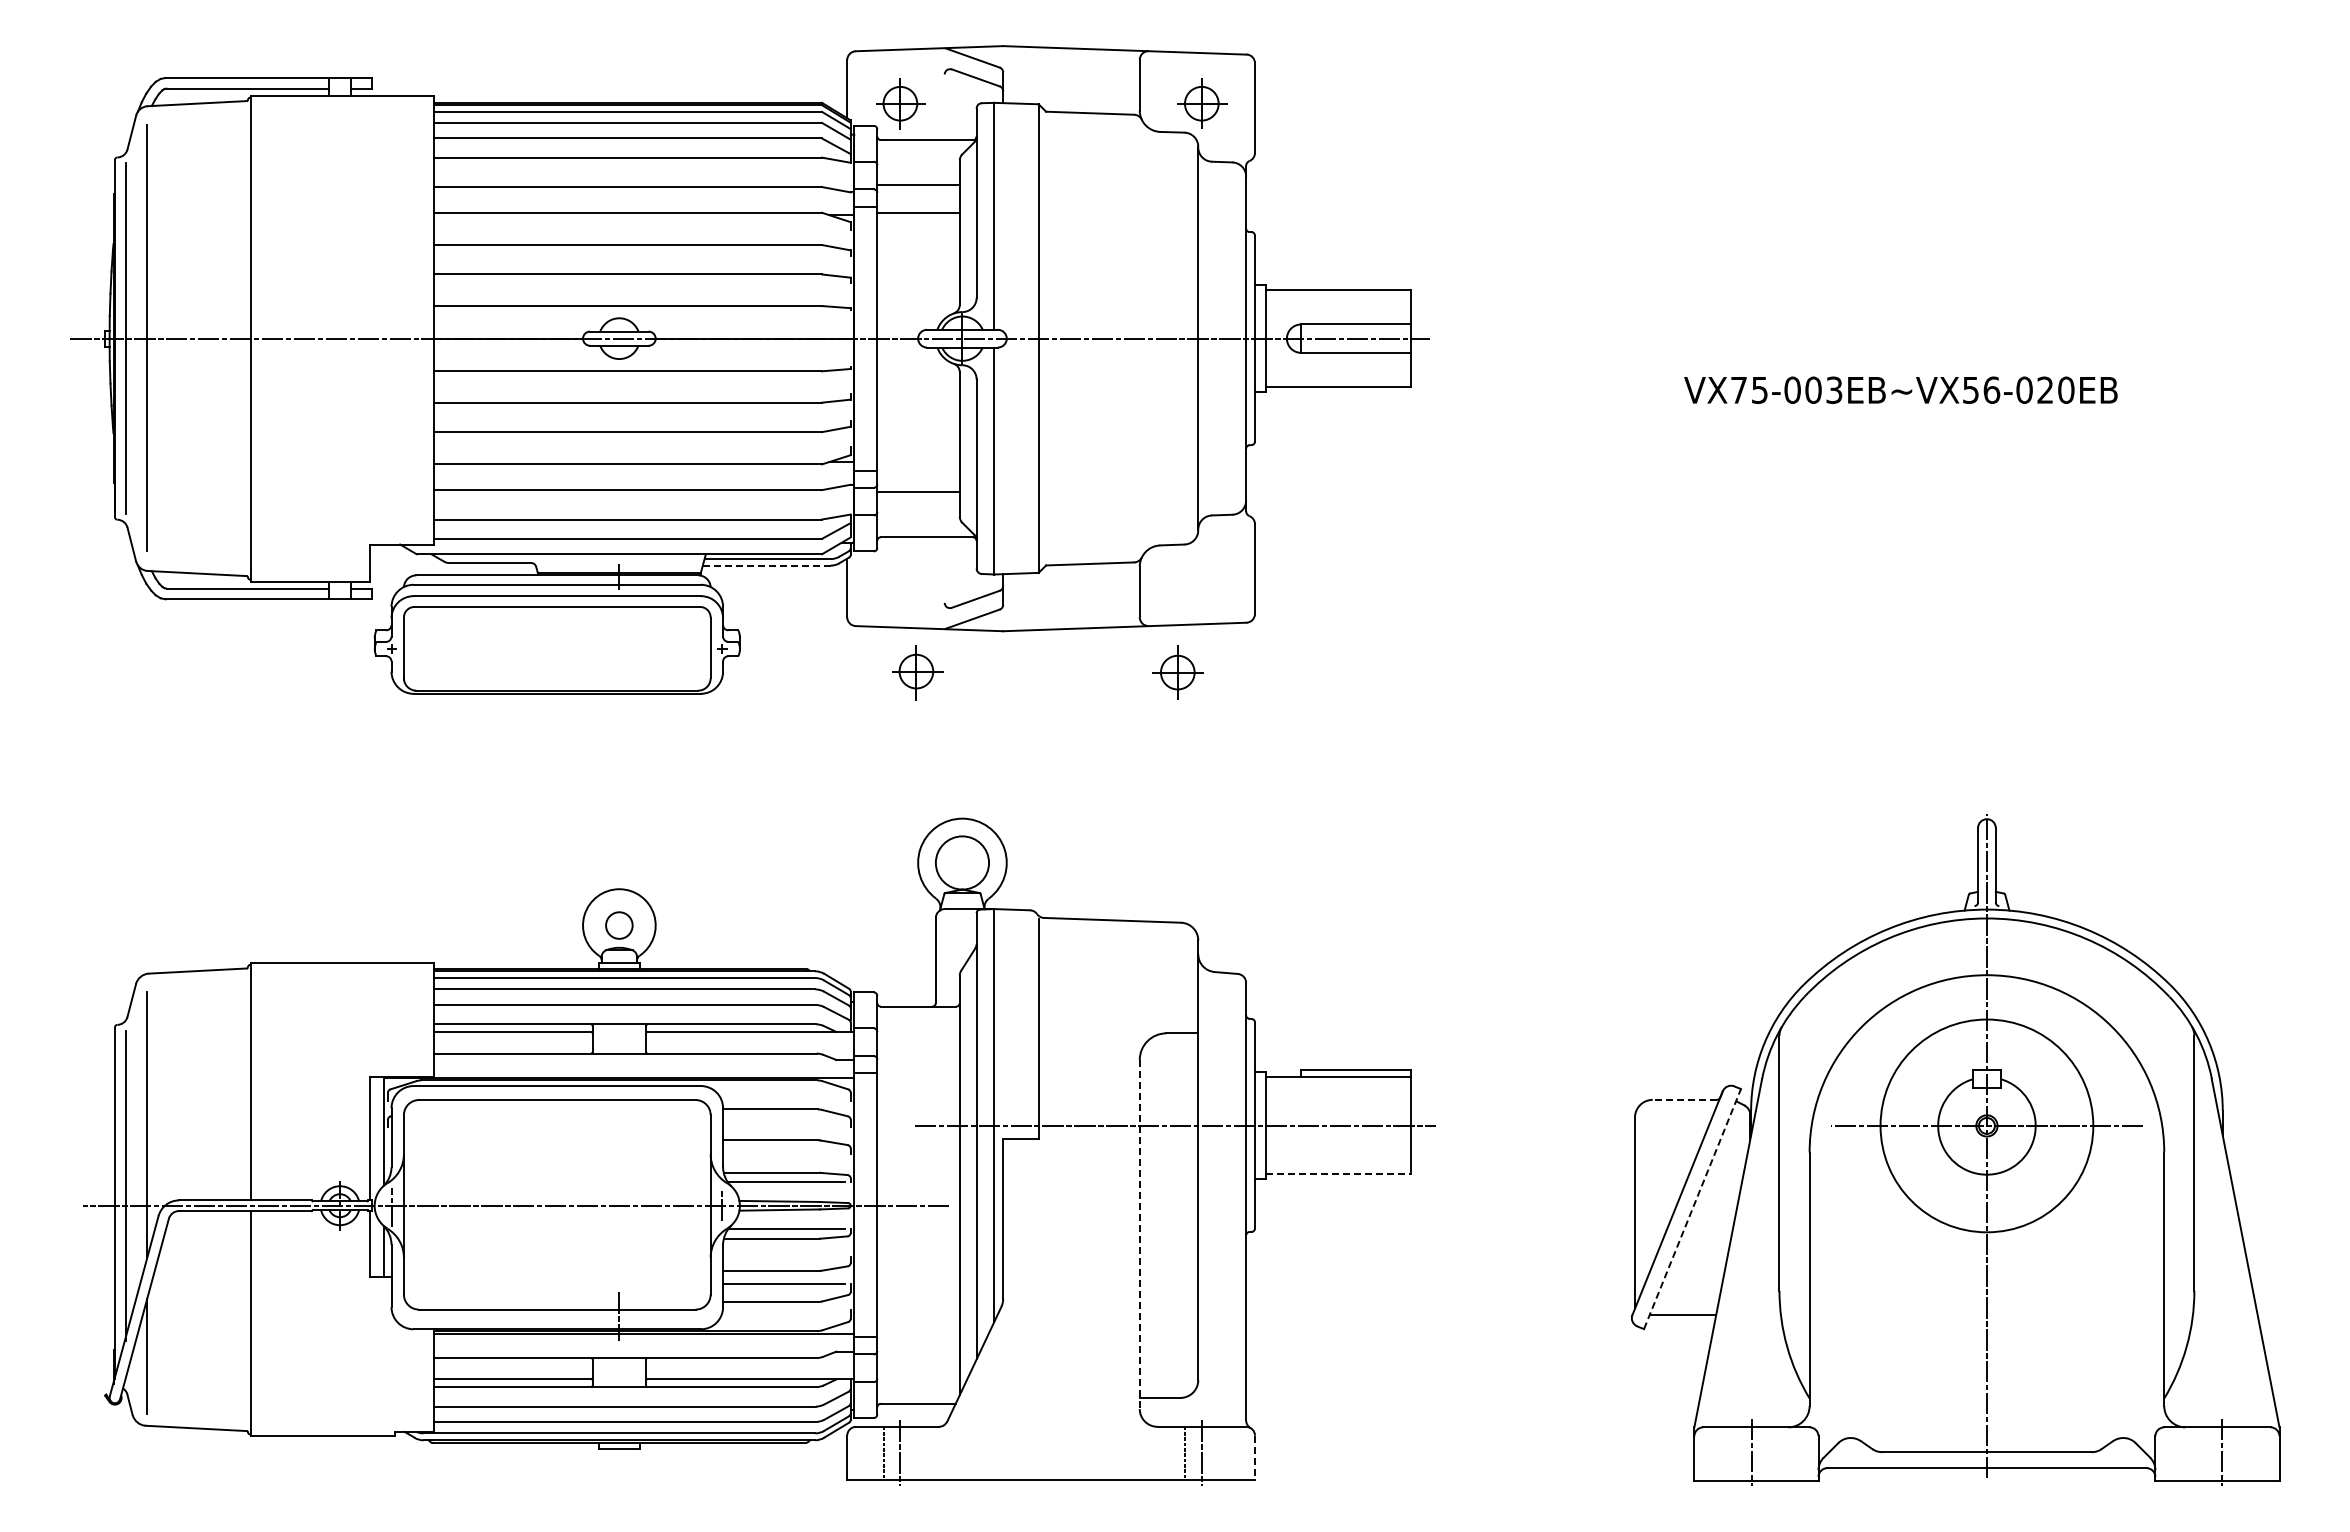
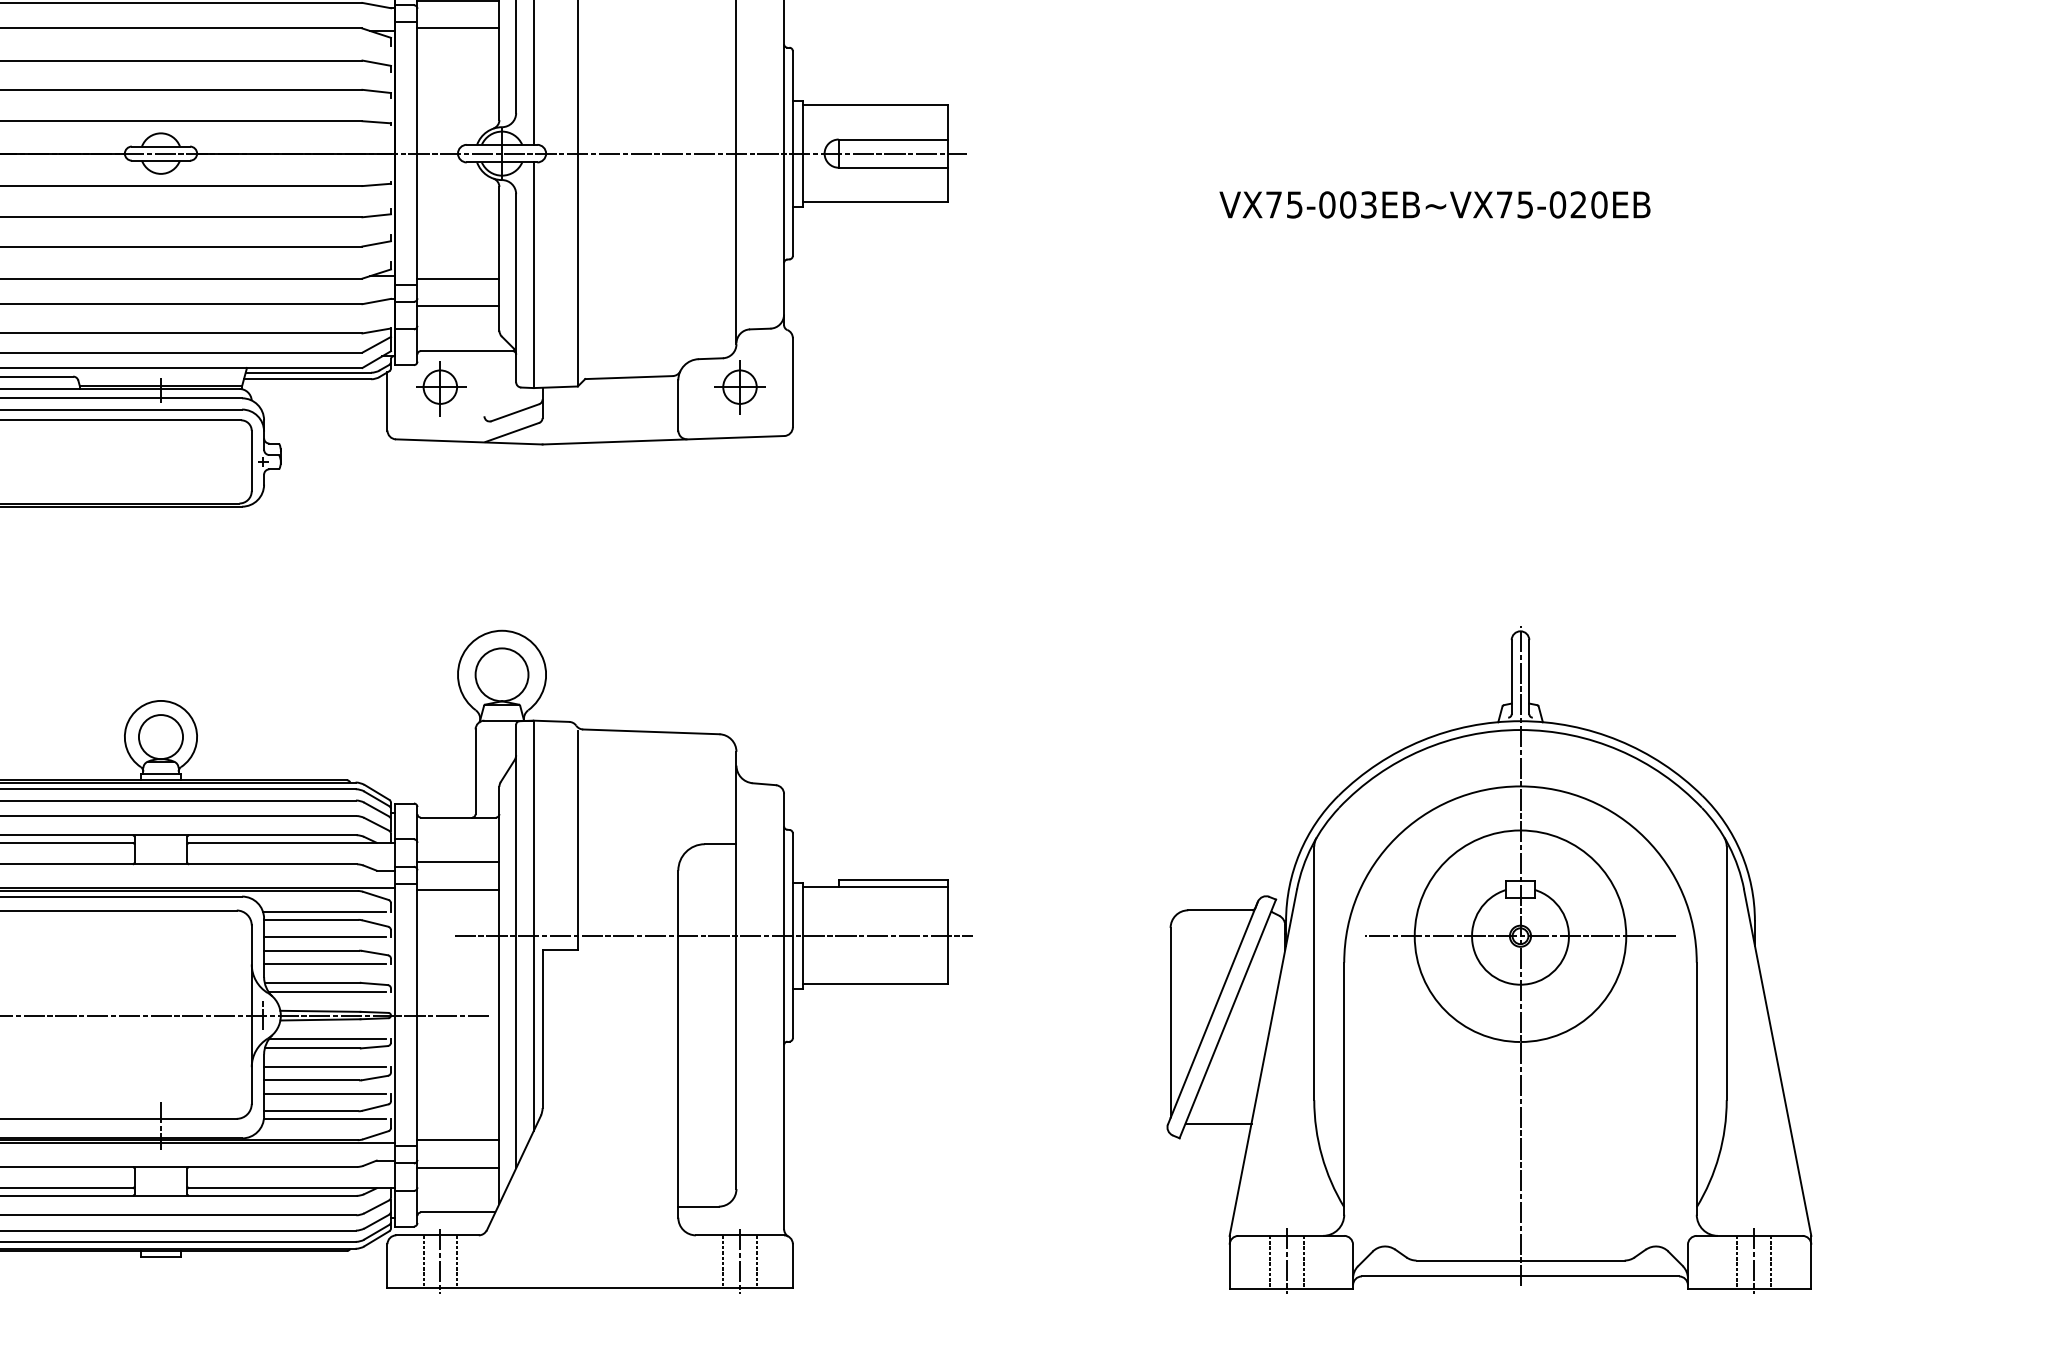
text: (1981, 389) -> (1515, 204), VX75-003EB~VX56-020EB -> VX75-003EB~VX75-020EB
line: (918, 464) -> (458, 278), added
line: (766, 565) -> (307, 379), dashed -> solid
part: (917, 672) -> (441, 388), moved
part: (1177, 672) -> (739, 387), moved
circle: (619, 925) -> (161, 736), size x1.67
line: (918, 1051) -> (458, 862), added
line: (918, 1079) -> (458, 890), added
line: (1684, 1099) -> (1219, 909), dashed -> solid
line: (783, 1101) -> (324, 911), added
line: (784, 1126) -> (325, 936), added
line: (784, 1154) -> (325, 964), added
line: (1338, 1174) -> (875, 984), dashed -> solid
line: (1692, 1208) -> (1227, 1018), dashed -> solid
line: (1139, 1234) -> (678, 1044), dashed -> solid
line: (784, 1257) -> (325, 1067), added
line: (783, 1310) -> (324, 1119), added
line: (918, 1331) -> (458, 1140), added
line: (918, 1358) -> (458, 1167), added
line: (917, 1453) -> (457, 1261), added
line: (1218, 1453) -> (756, 1261), added
line: (1735, 1453) -> (1270, 1261), added
line: (1768, 1453) -> (1303, 1261), added
line: (2205, 1453) -> (1737, 1261), added
line: (2238, 1453) -> (1770, 1261), added
line: (1255, 1458) -> (793, 1266), dashed -> solid

